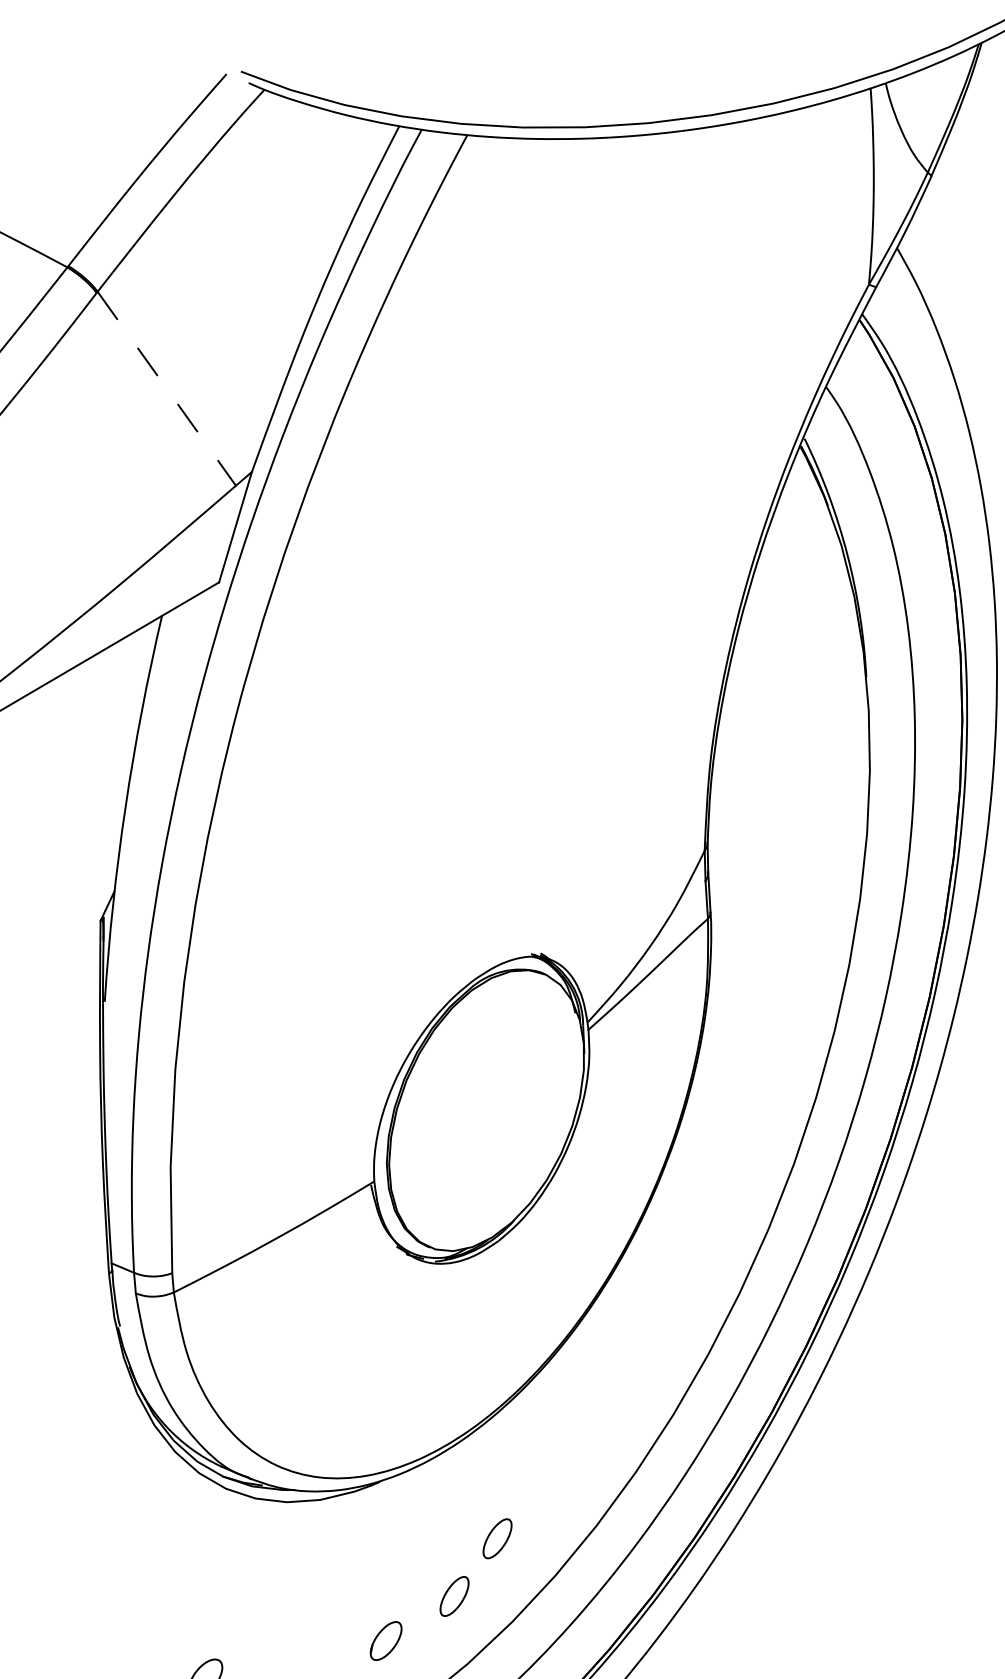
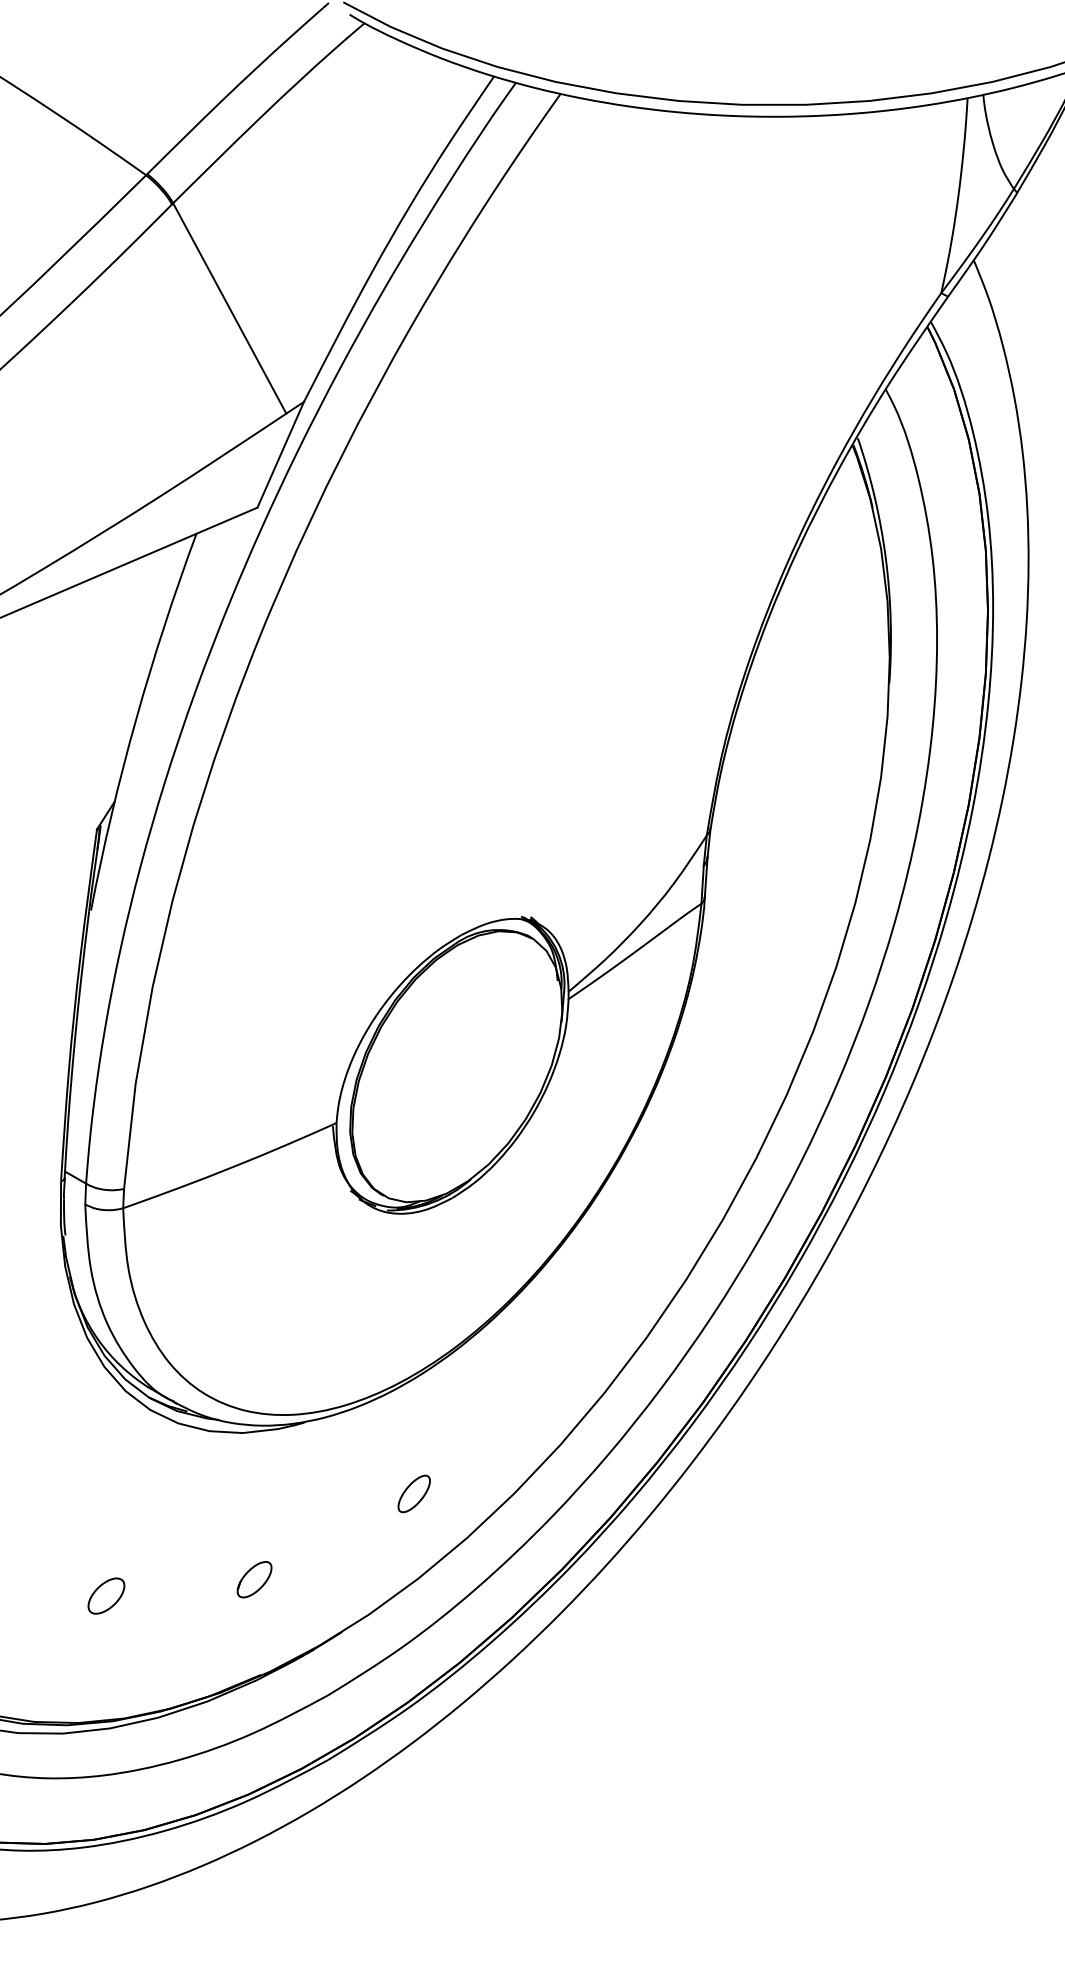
line: (166, 388) -> (229, 308), dashed -> solid
part: (453, 1596) -> (363, 1545), removed
part: (386, 1640) -> (254, 1579), moved

